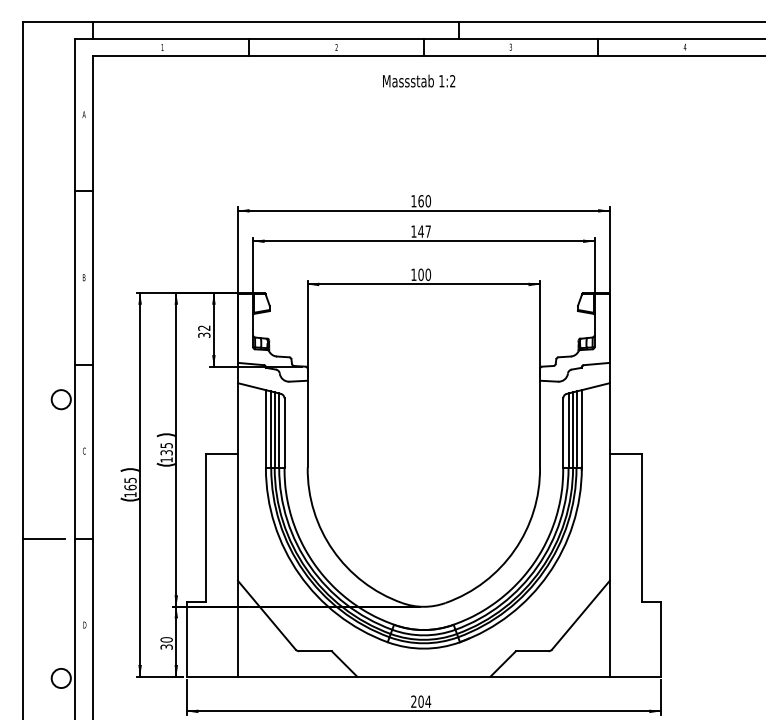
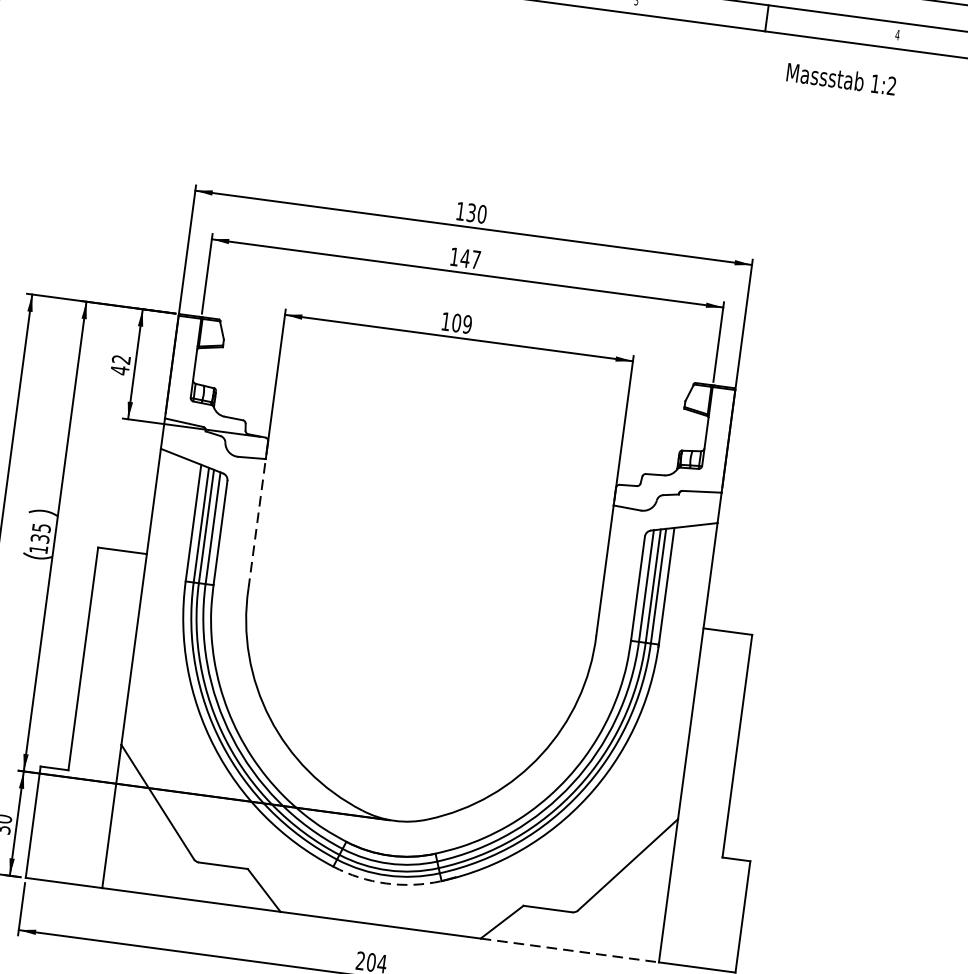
text: (419, 80) -> (842, 78), moved
text: (420, 201) -> (470, 213), 160 -> 130
text: (427, 275) -> (466, 325), 100 -> 109
text: (204, 335) -> (120, 370), 32 -> 42
line: (307, 423) -> (256, 523), solid -> dashed
arc: (423, 648) -> (385, 883), solid -> dashed
line: (550, 676) -> (570, 950), solid -> dashed

